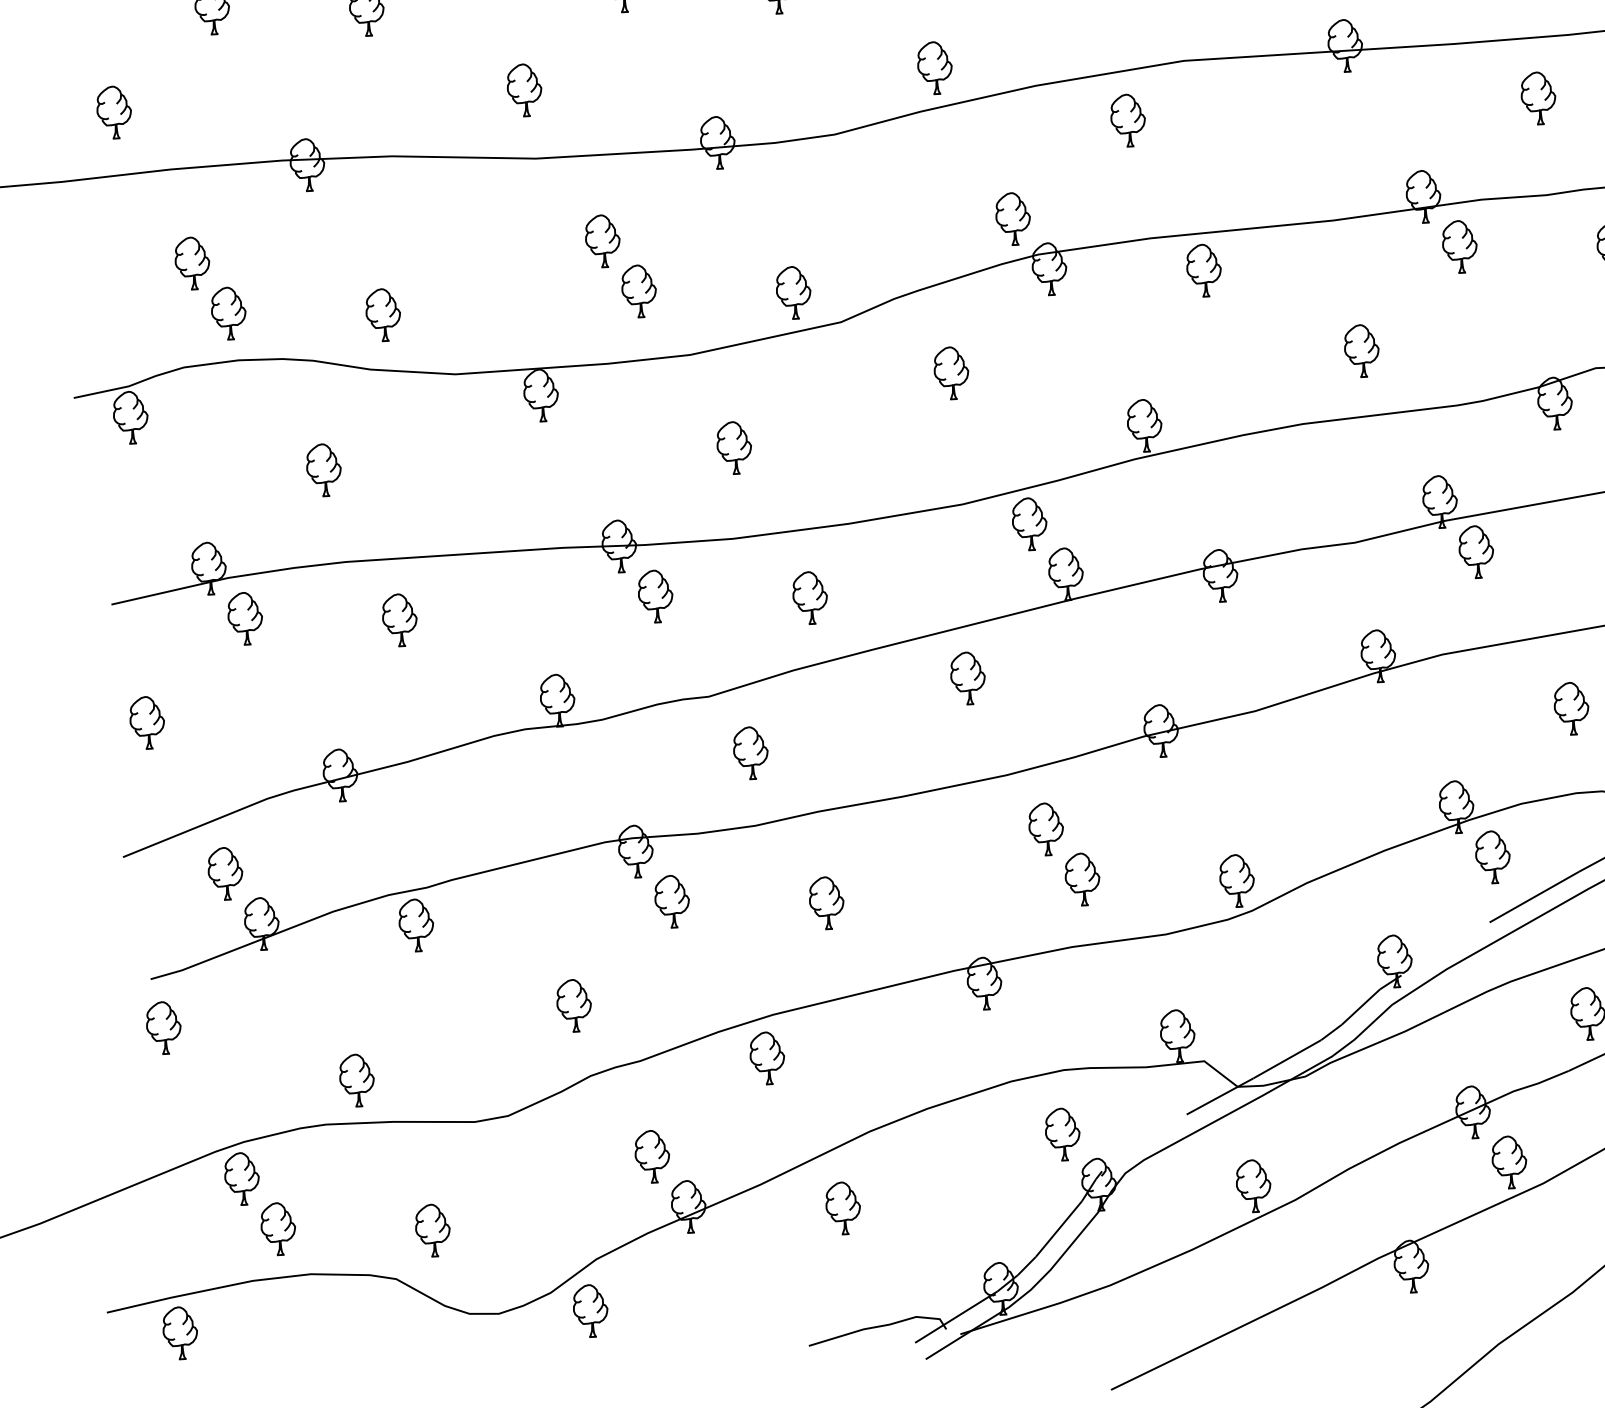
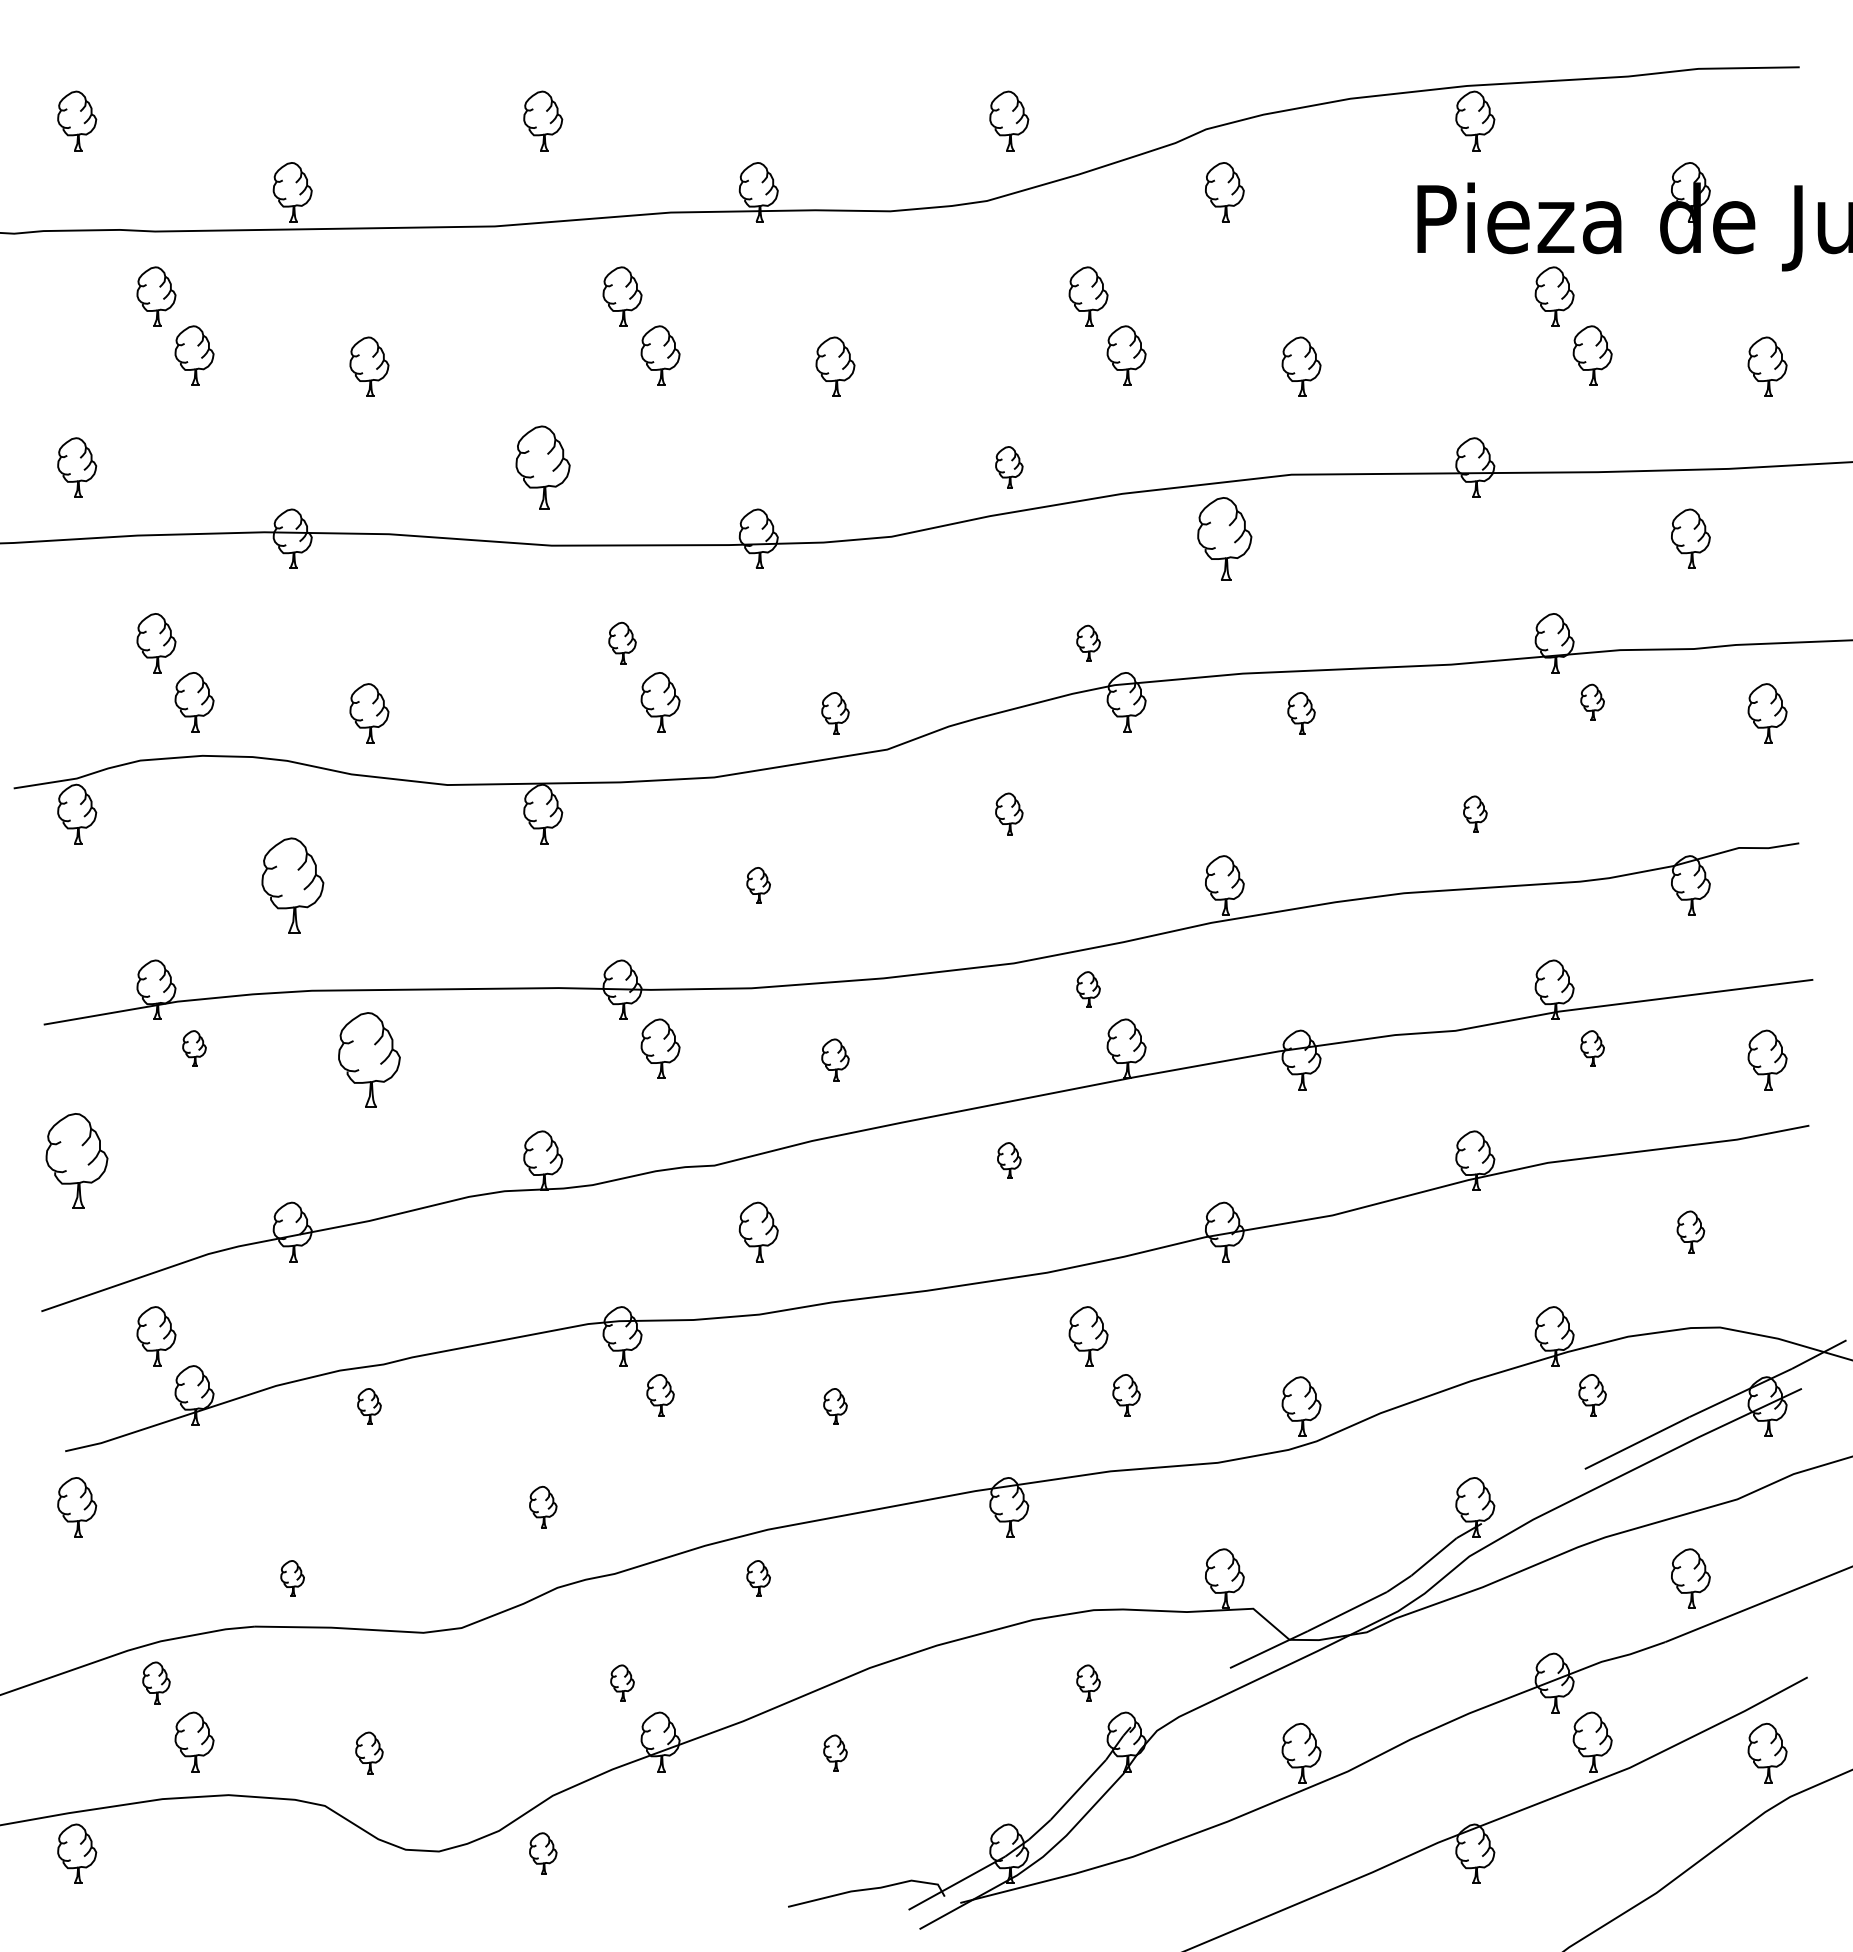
part: (935, 67) -> (1009, 467), size x0.7
part: (524, 90) -> (543, 467), size x1.4
part: (1127, 120) -> (1224, 538), size x1.4
part: (1013, 219) -> (1088, 643), size x0.6
part: (602, 241) -> (622, 643), size x0.7
part: (1459, 247) -> (1592, 702), size x0.6
part: (1204, 270) -> (1301, 713), size x0.7
part: (793, 292) -> (835, 713), size x0.7
part: (1362, 350) -> (1475, 813), size x0.6
part: (951, 372) -> (1009, 813), size x0.7
part: (734, 448) -> (758, 885), size x0.6
part: (323, 470) -> (292, 885), size x1.6
part: (1029, 523) -> (1088, 989), size x0.6
part: (1476, 551) -> (1592, 1048), size x0.6
part: (810, 597) -> (835, 1059), size x0.7
part: (245, 618) -> (194, 1048), size x0.6
part: (399, 619) -> (369, 1059), size x1.6
part: (968, 678) -> (1009, 1160), size x0.6
part: (1571, 708) -> (1690, 1231), size x0.7
part: (147, 722) -> (77, 1160), size x1.6
part: (1492, 857) -> (1592, 1395), size x0.7
part: (1082, 879) -> (1126, 1395), size x0.7
part: (672, 901) -> (660, 1395), size x0.7
part: (826, 903) -> (835, 1406), size x0.6
part: (416, 925) -> (369, 1406), size x0.6
part: (574, 1005) -> (543, 1507), size x0.7
part: (767, 1058) -> (758, 1578), size x0.6
part: (356, 1080) -> (292, 1578), size x0.6
part: (1062, 1134) -> (1088, 1682), size x0.6
part: (652, 1156) -> (622, 1682), size x0.6
part: (242, 1178) -> (156, 1682), size x0.7
part: (843, 1207) -> (835, 1752), size x0.6
part: (432, 1229) -> (369, 1752), size x0.7
part: (591, 1310) -> (543, 1853), size x0.7

